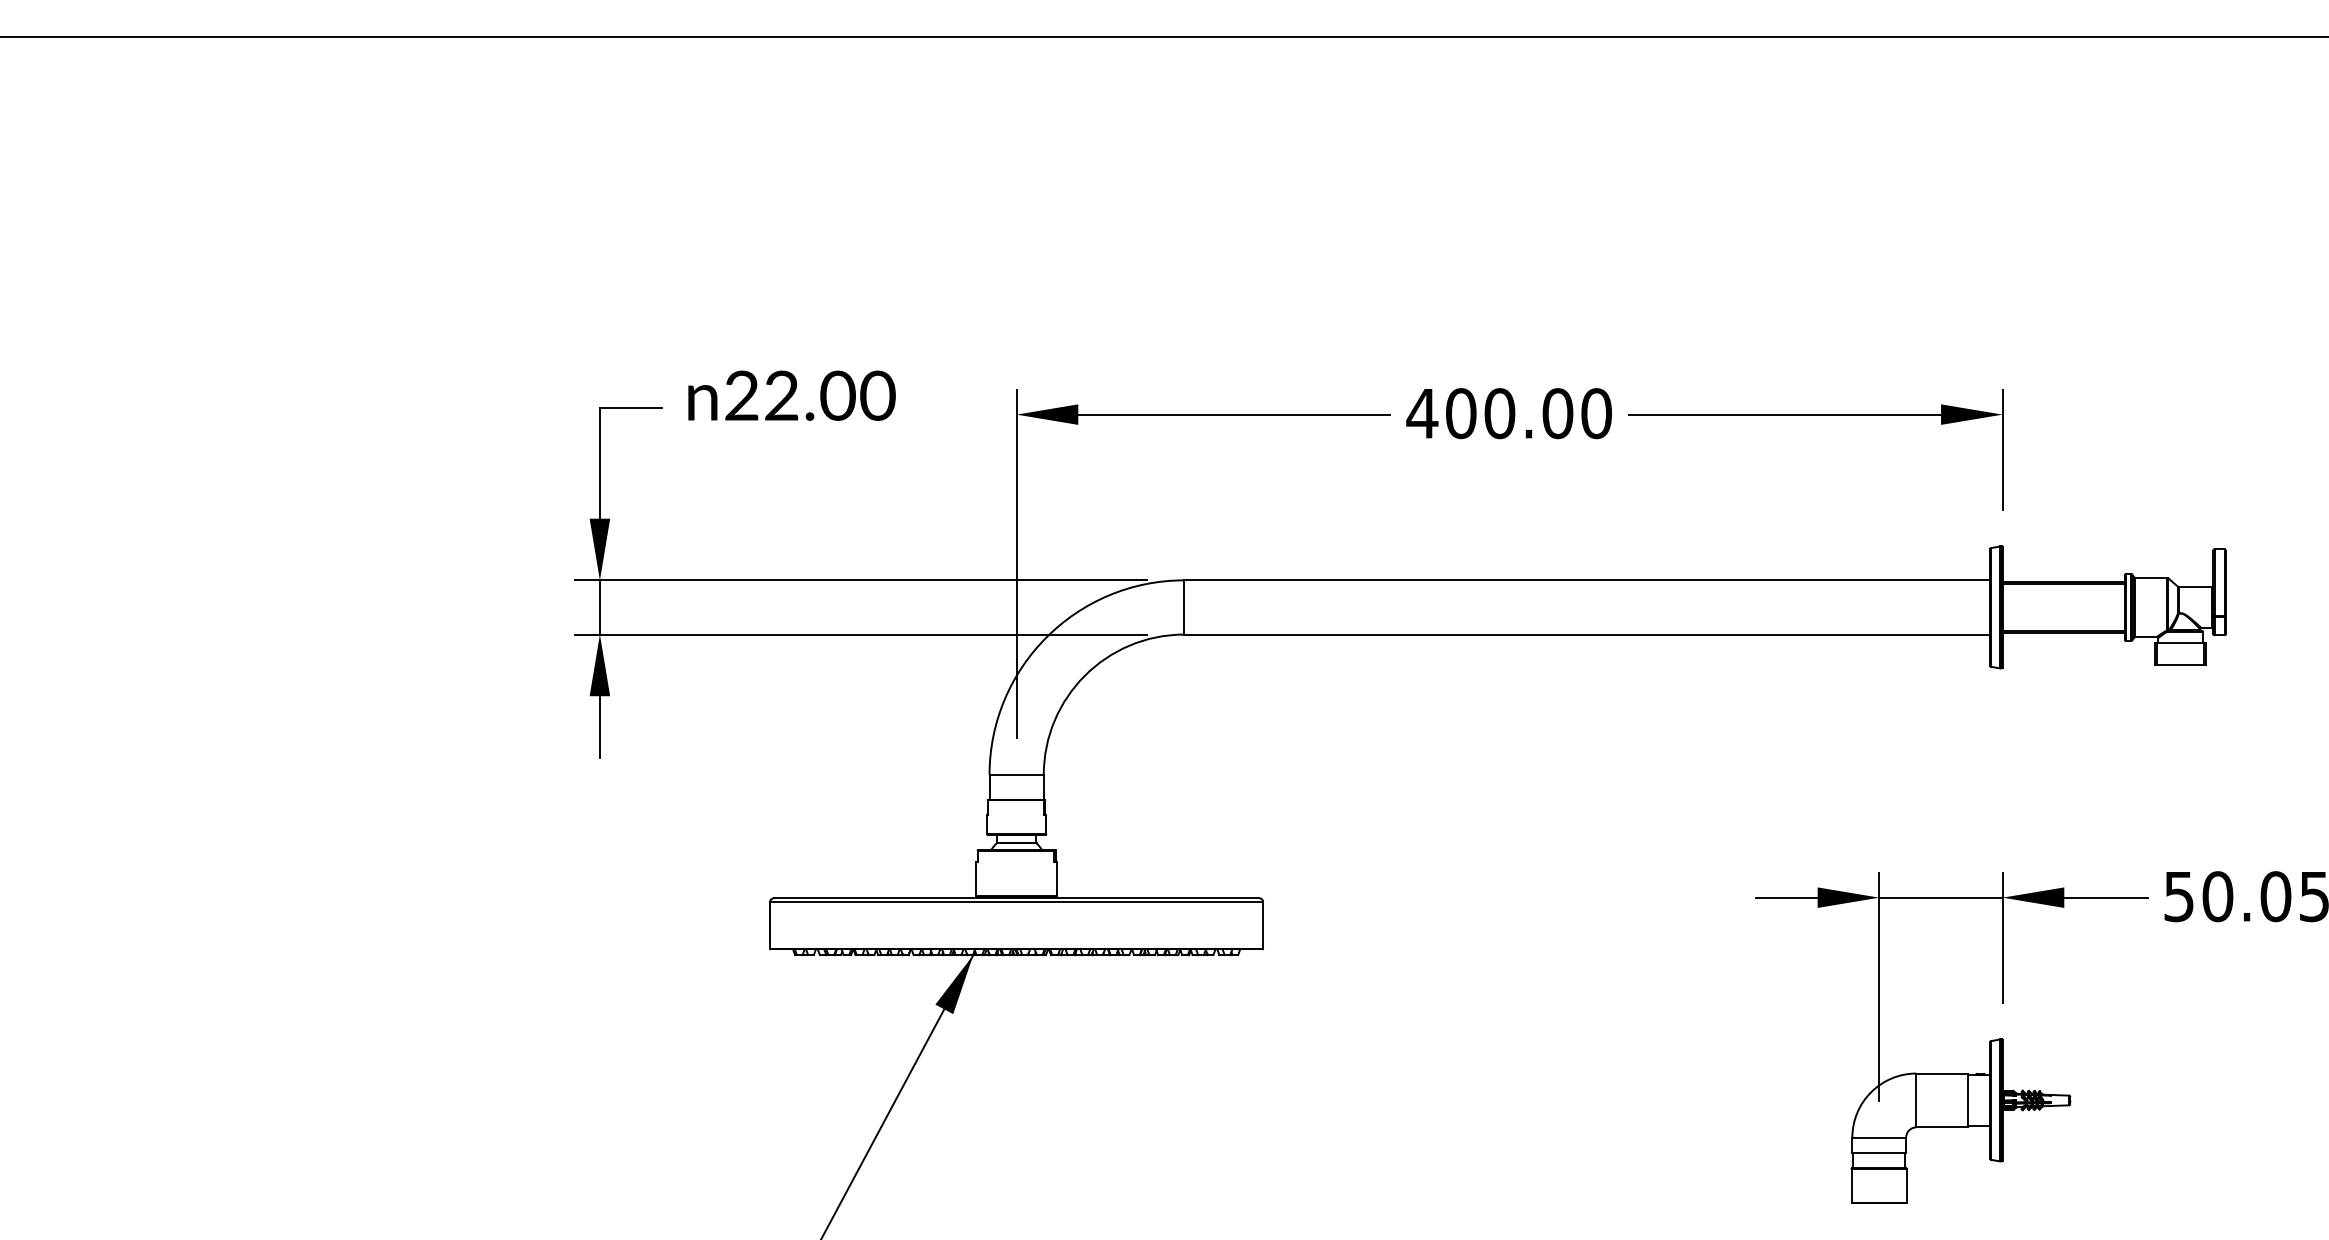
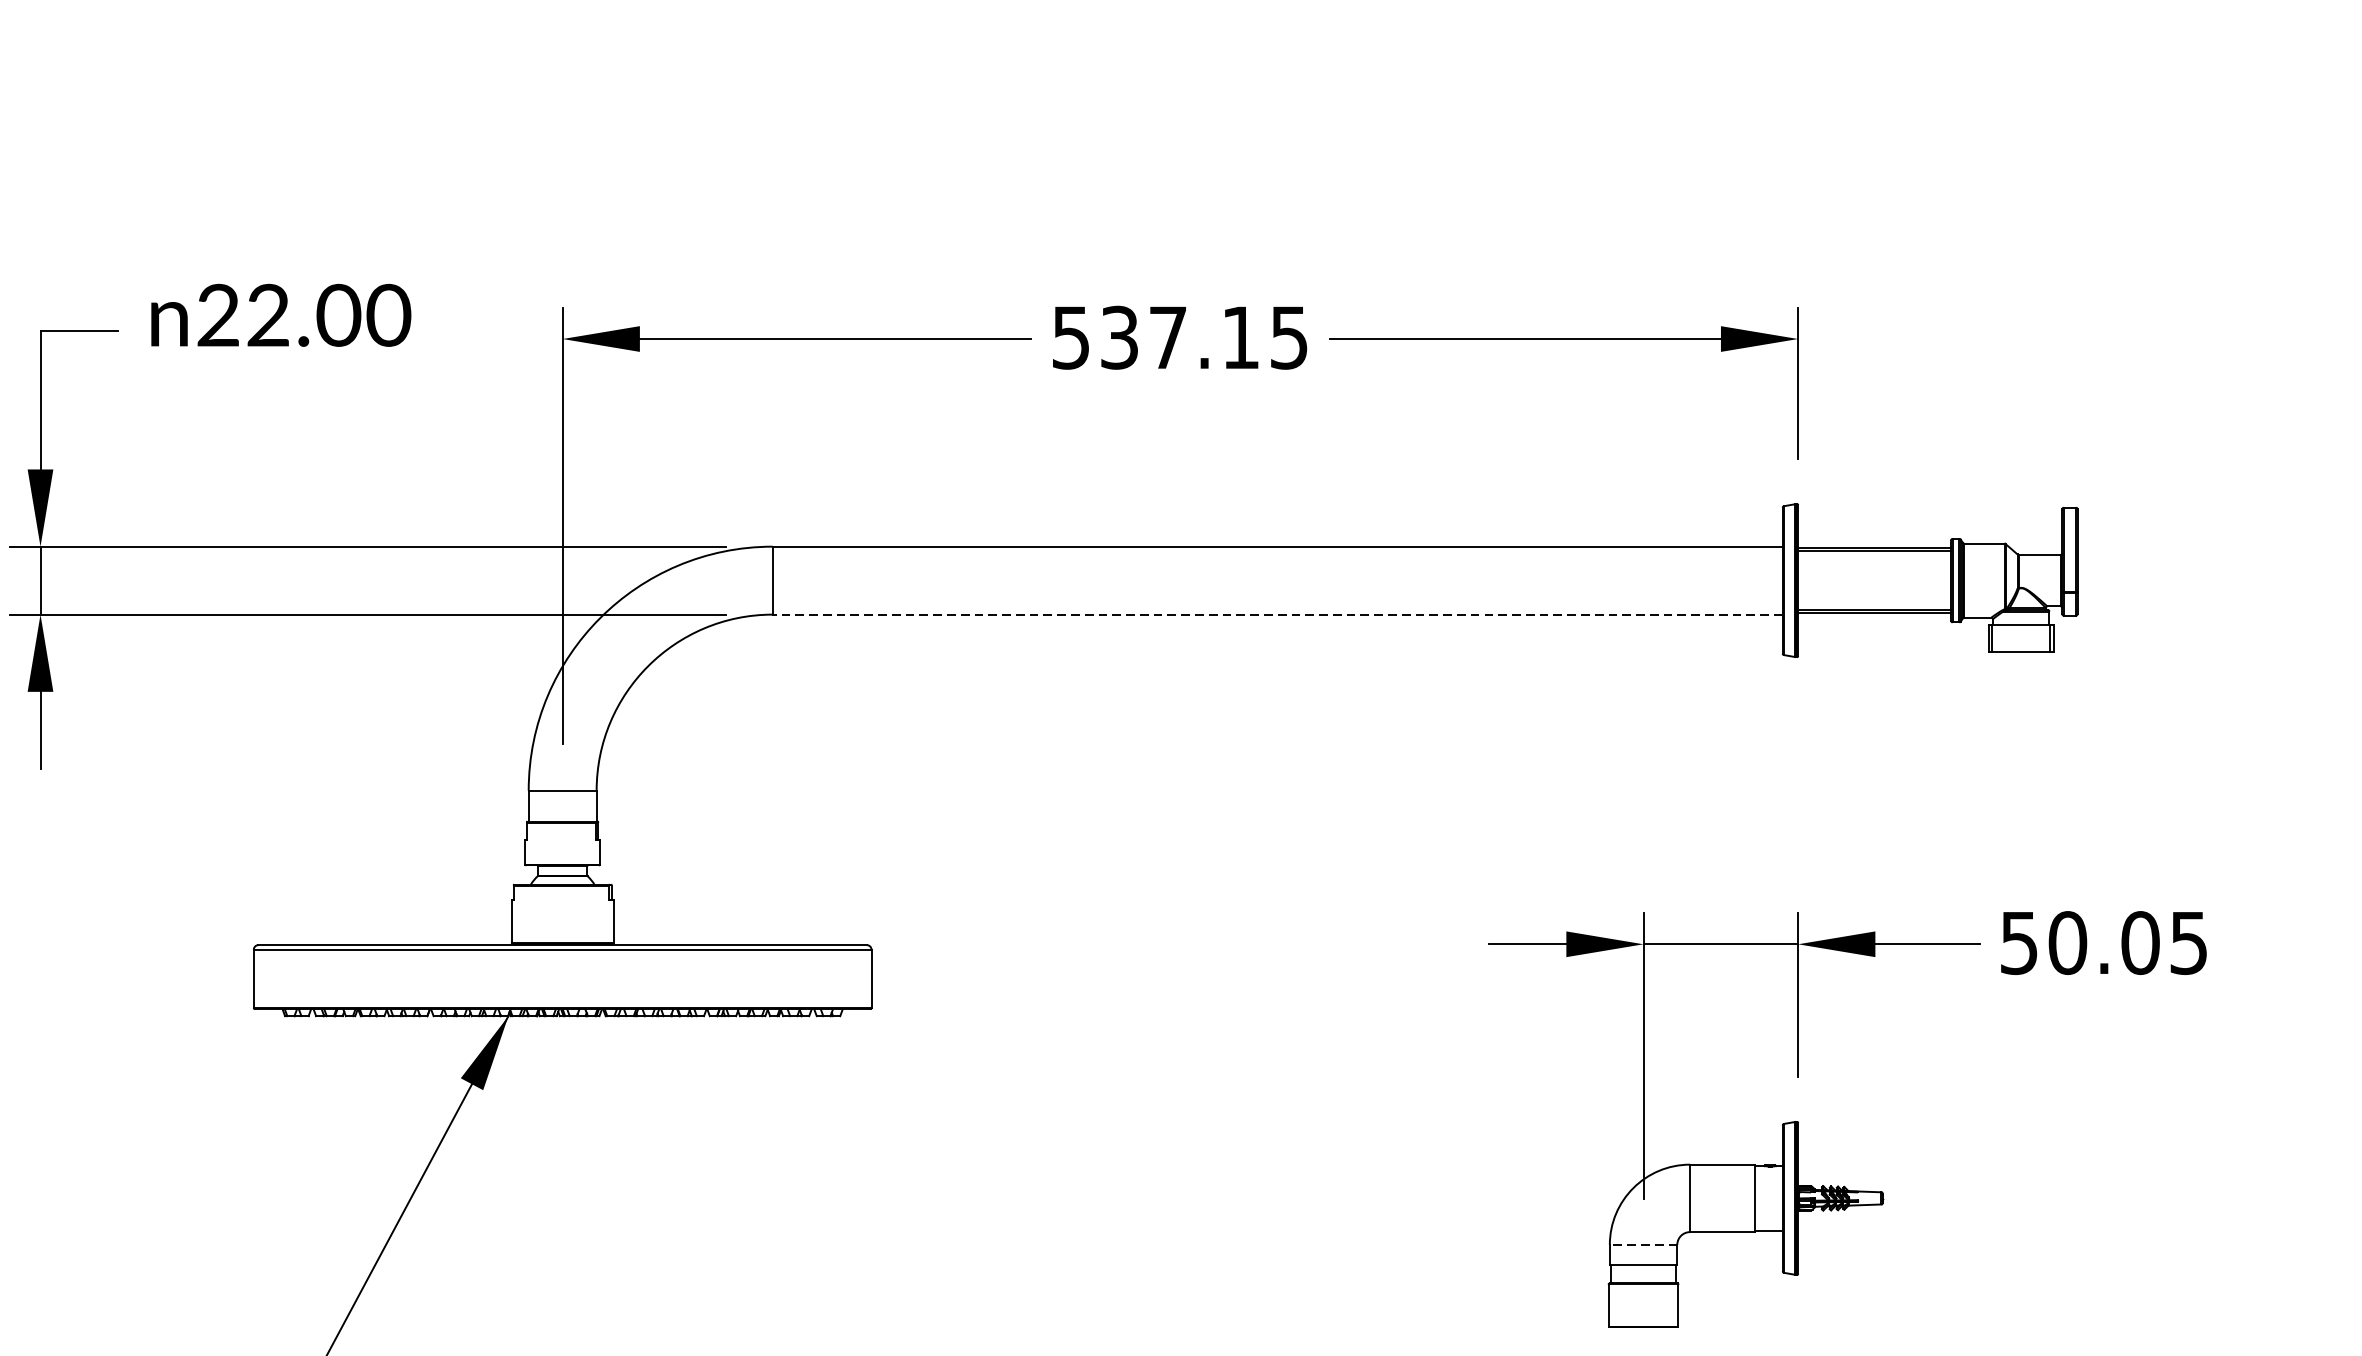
text: (1508, 413) -> (1178, 337), 400.00 -> 537.15
line: (1586, 634) -> (1276, 614), solid -> dashed
line: (1879, 1137) -> (1643, 1244), solid -> dashed

